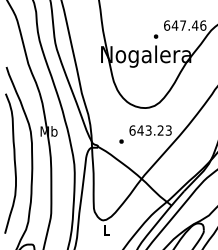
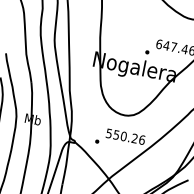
text: (150, 130) -> (125, 136), 643.23 -> 550.26

